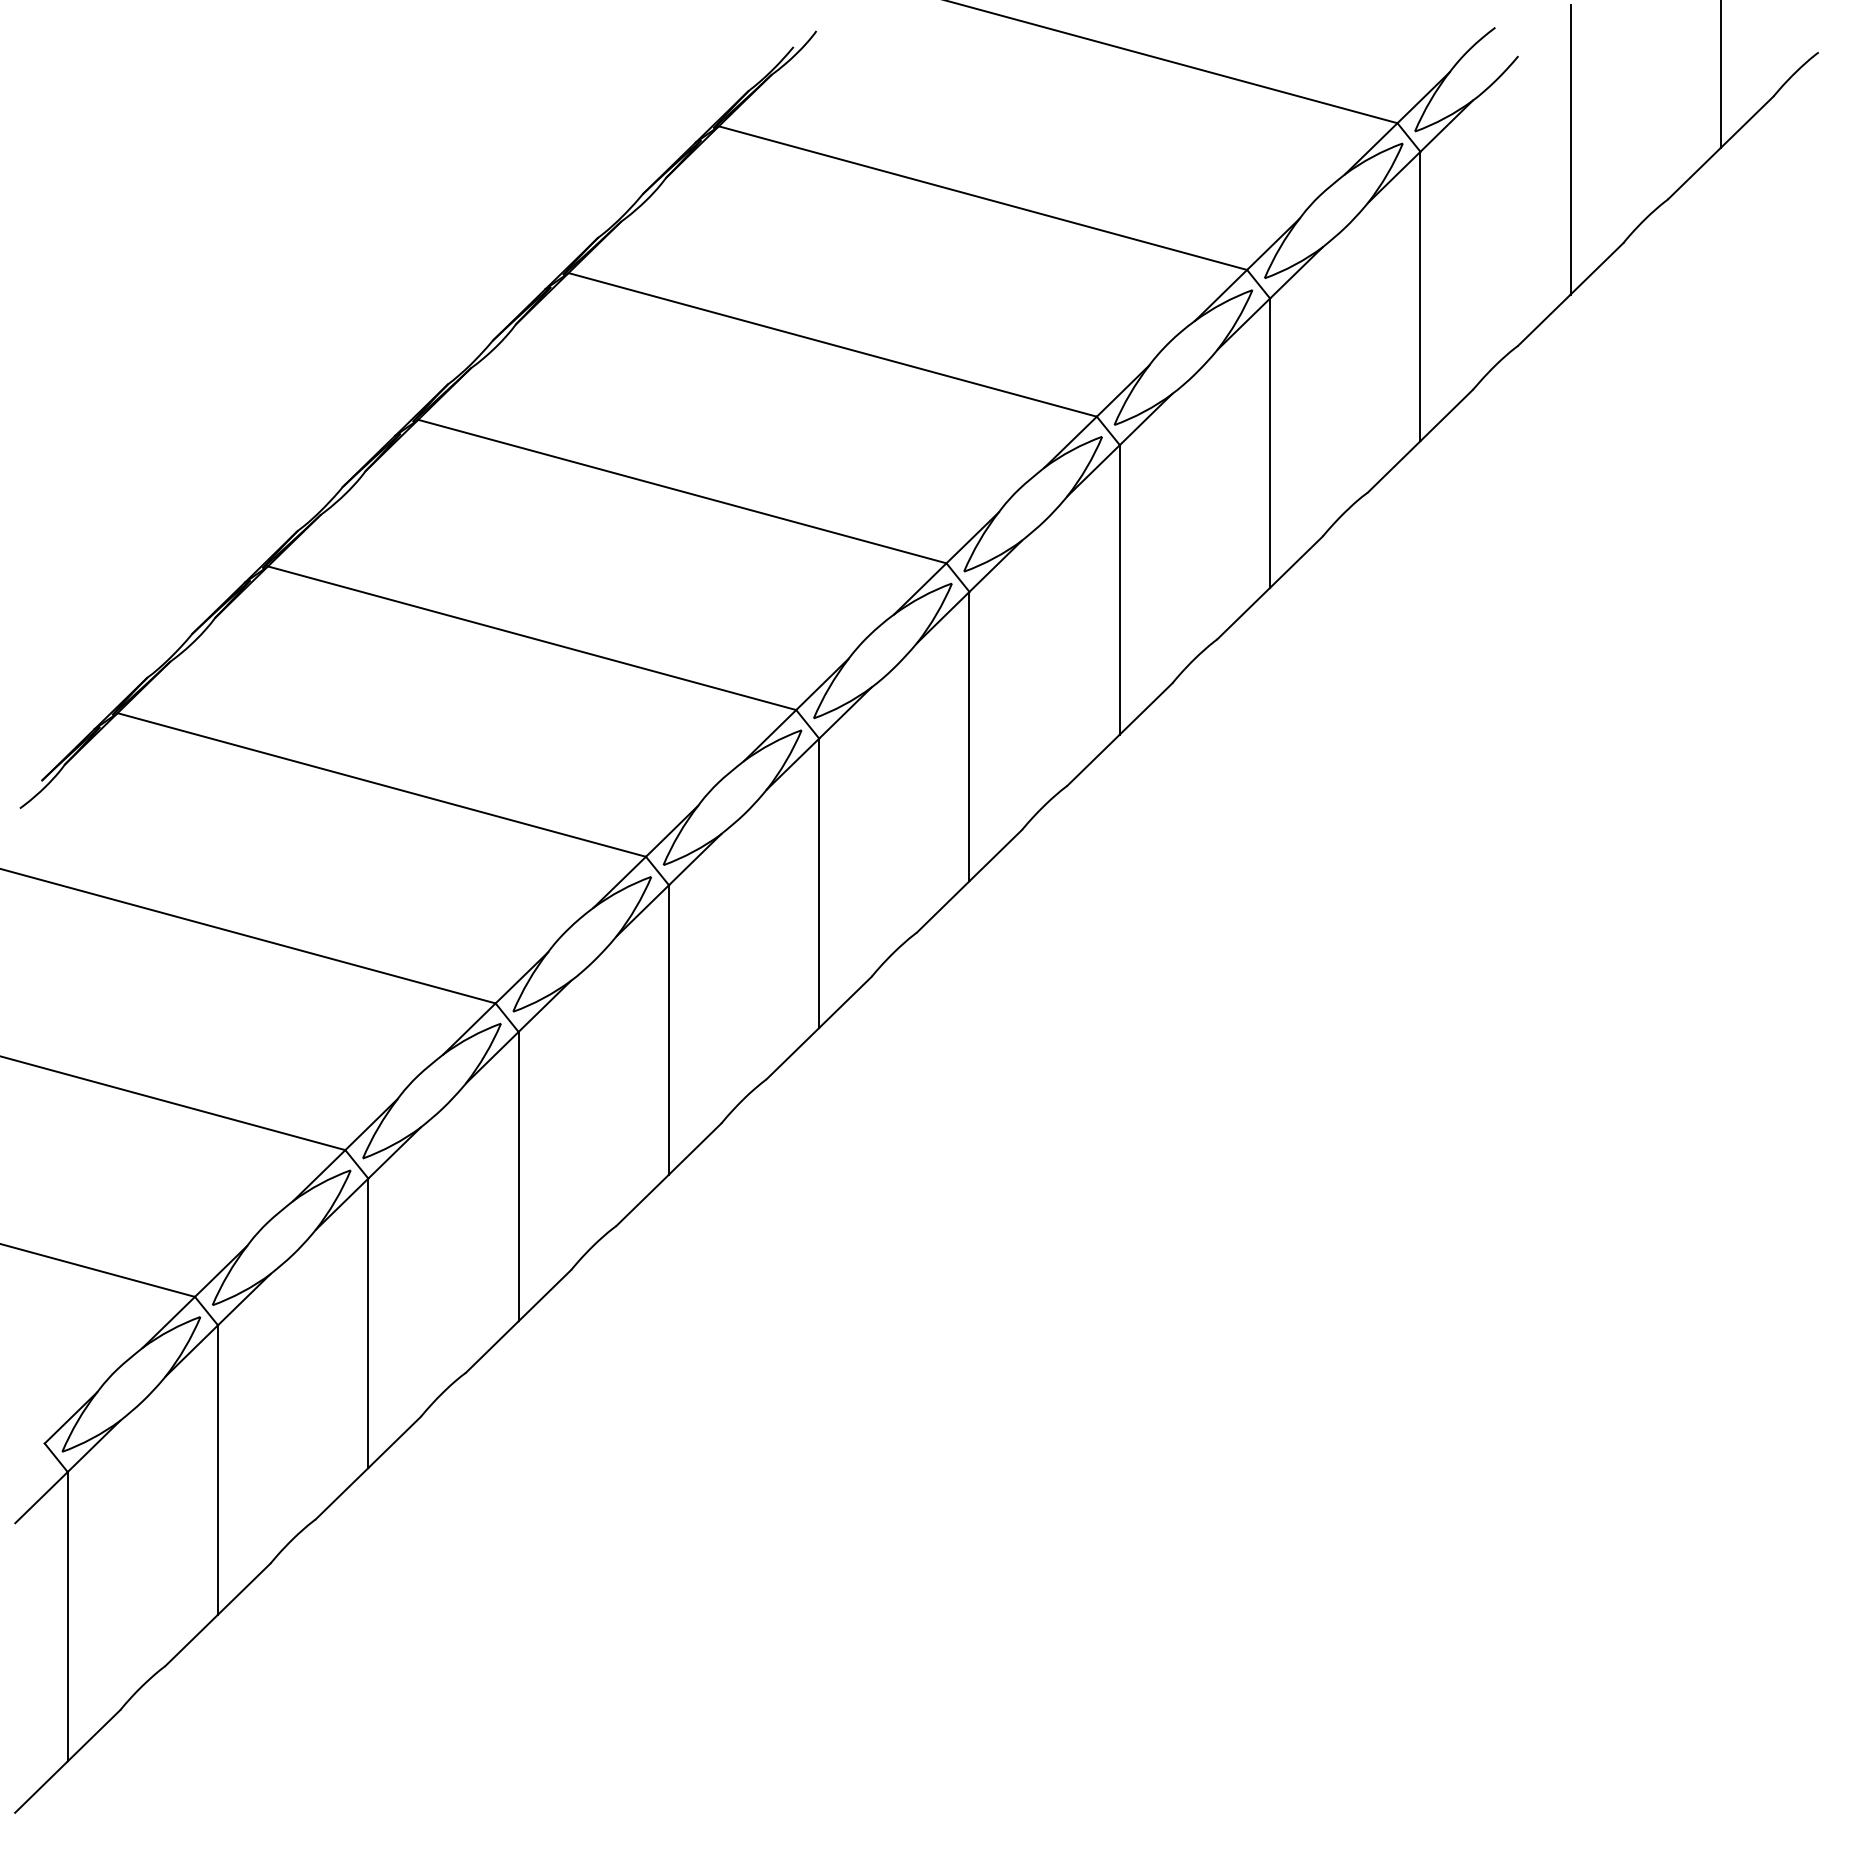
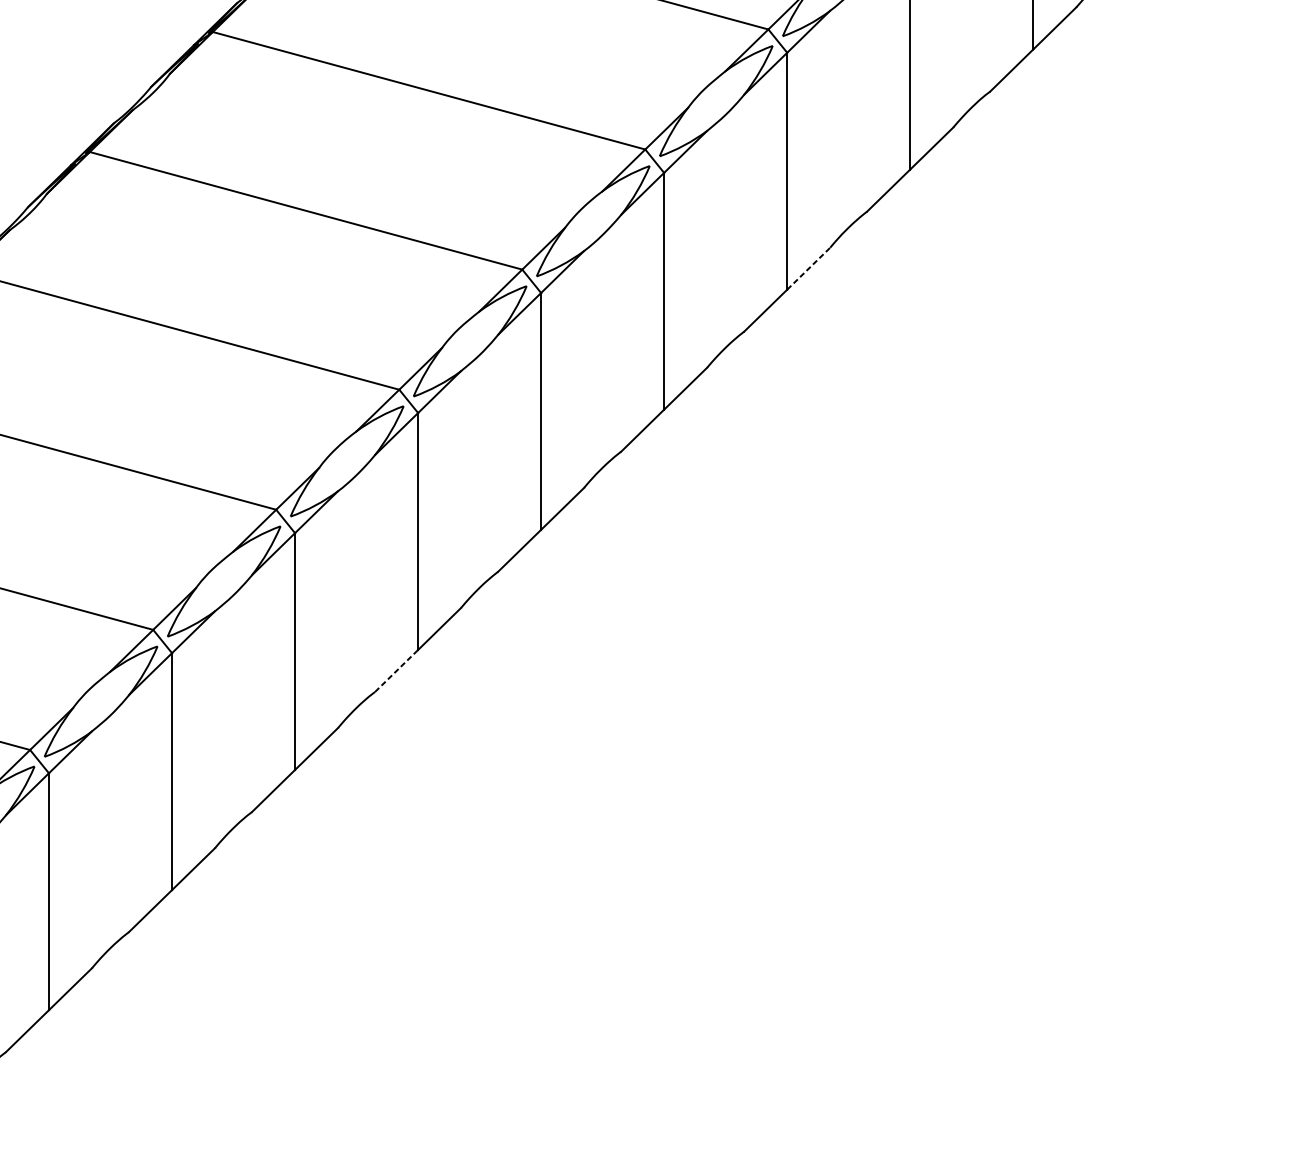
line: (1146, 708) -> (809, 268), solid -> dashed
line: (642, 1200) -> (396, 671), solid -> dashed

